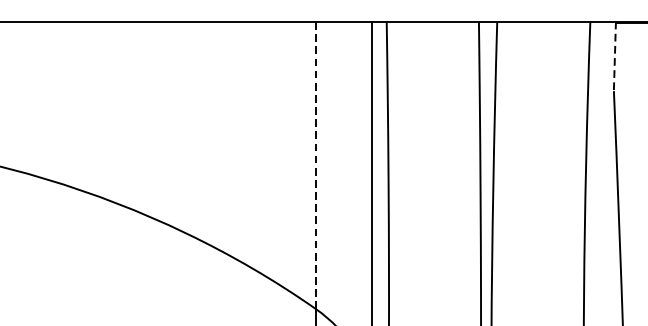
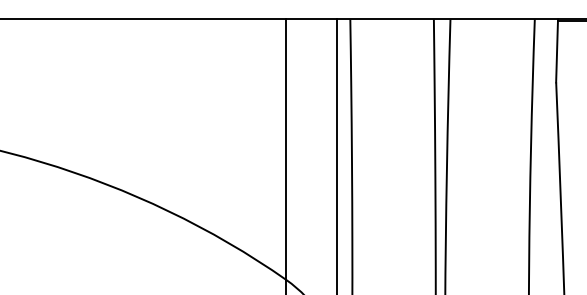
line: (615, 55) -> (557, 50), dashed -> solid
line: (316, 165) -> (286, 149), dashed -> solid

